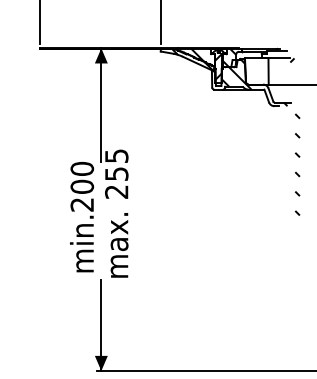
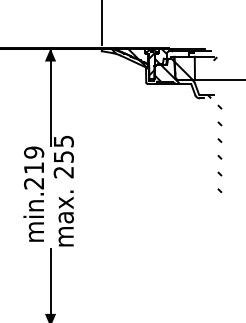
hatch: (255, 73) -> (183, 70), added
text: (82, 177) -> (34, 159), 200 -> 219

